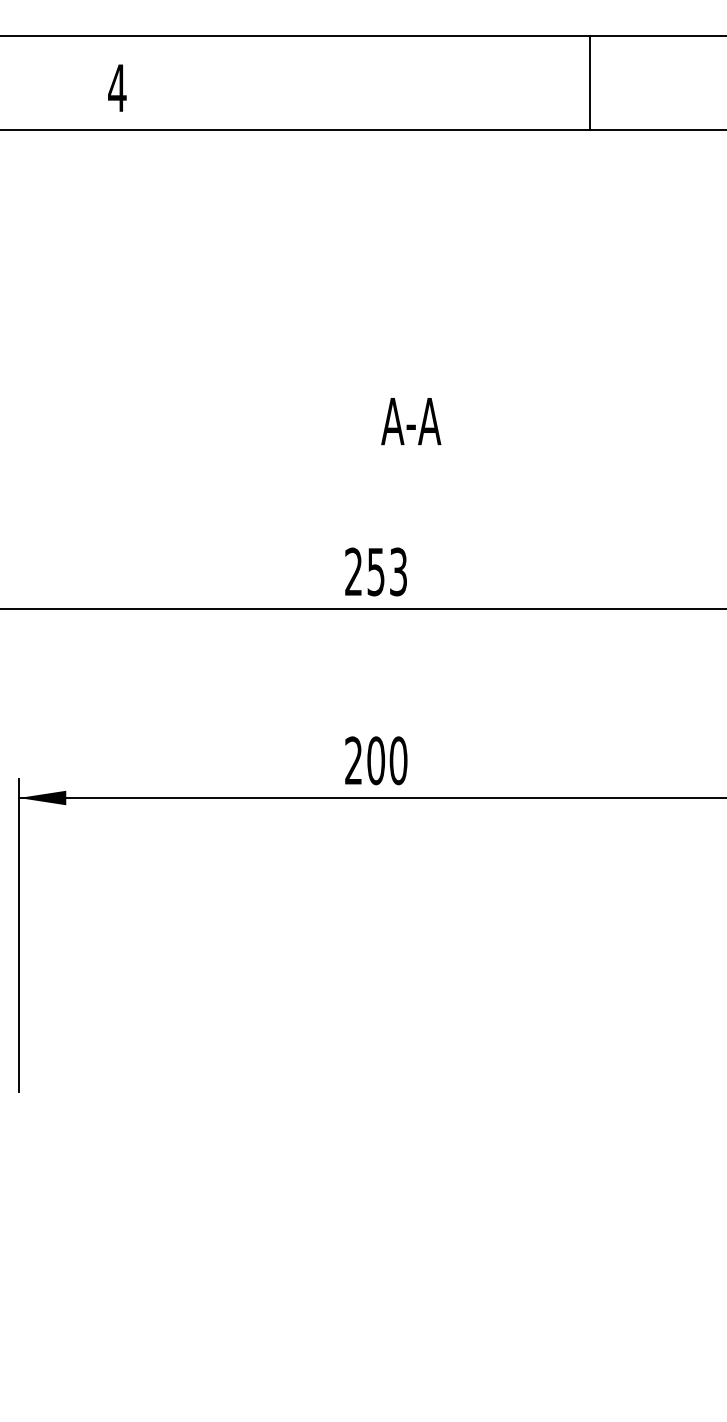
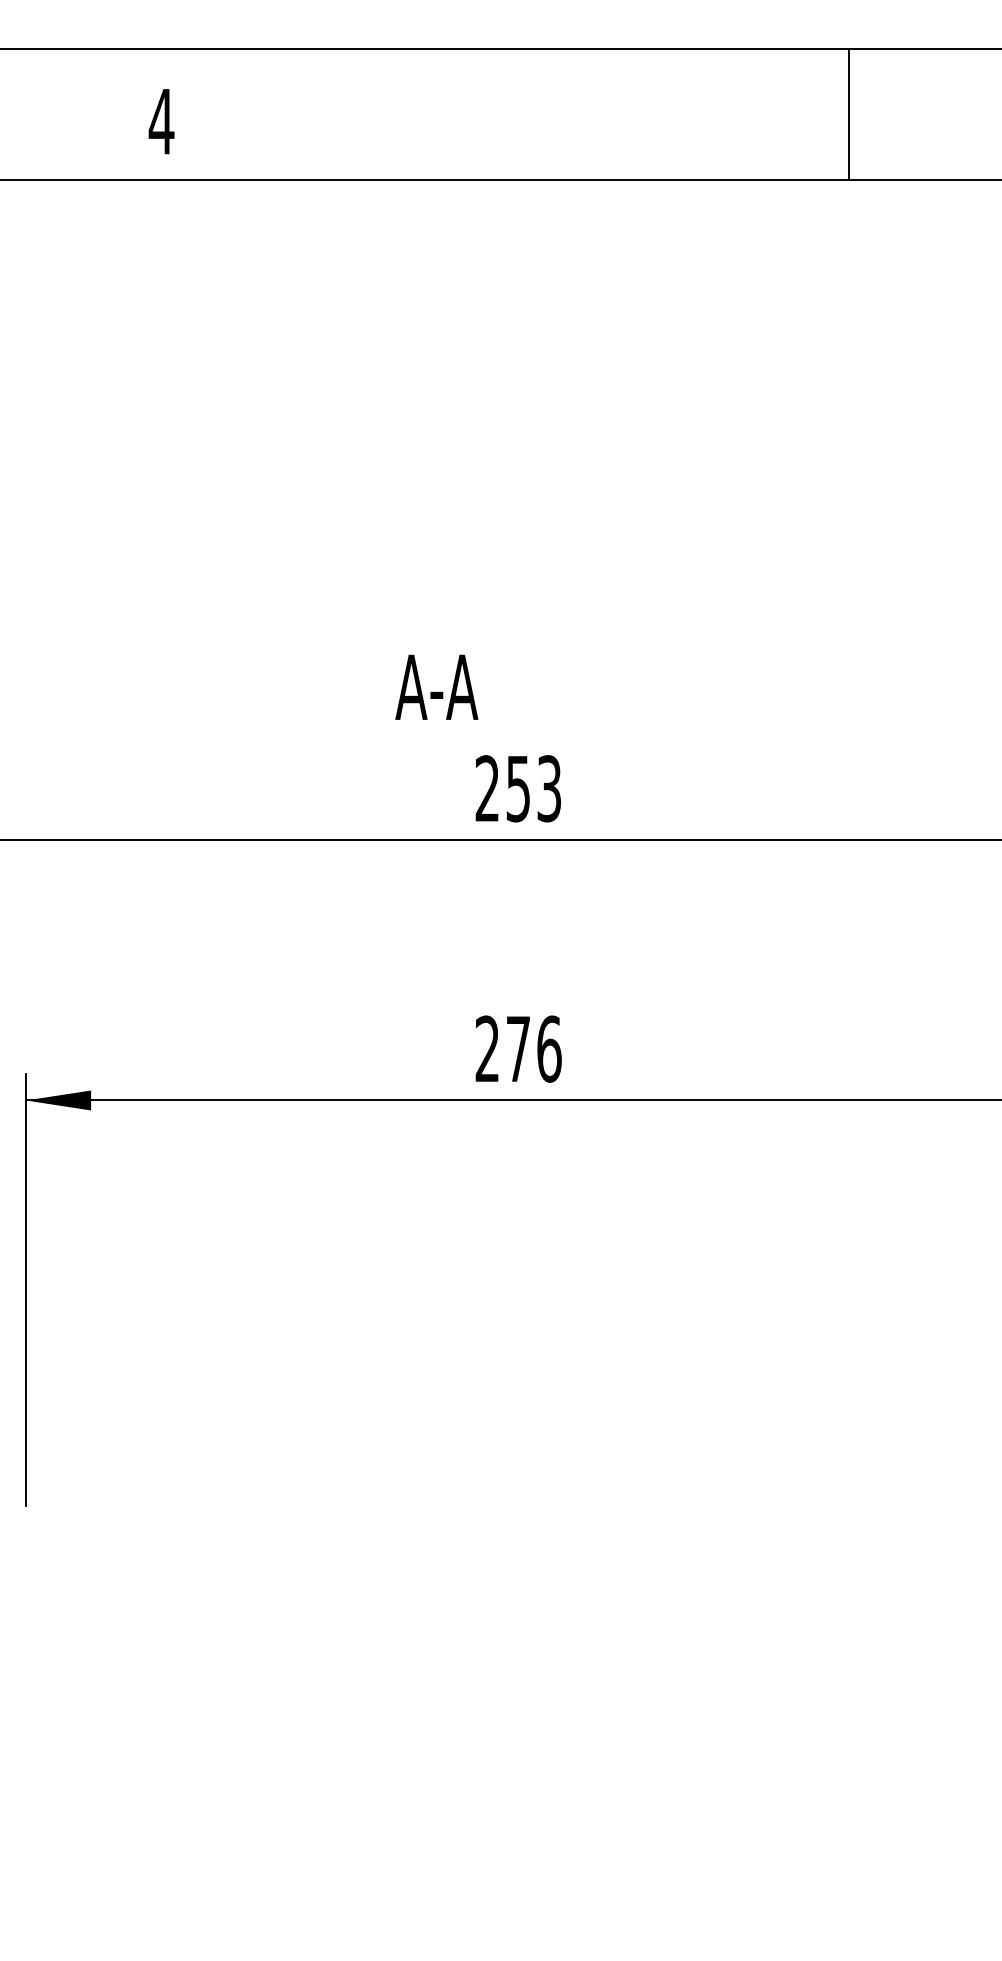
line: (590, 82) -> (849, 114), moved
text: (411, 420) -> (436, 686), moved
text: (387, 760) -> (533, 1048), 200 -> 276

